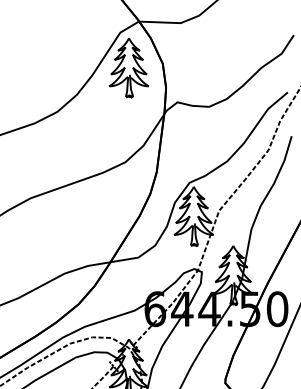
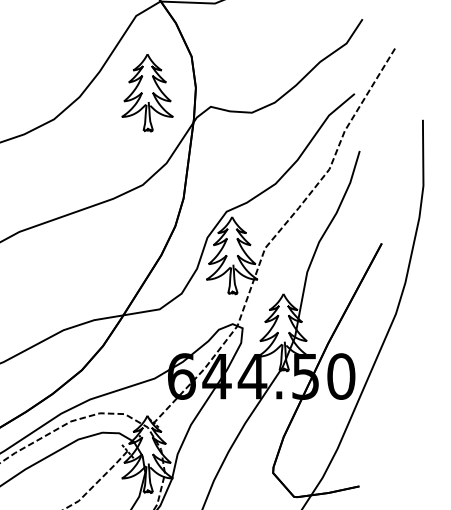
part: (128, 68) -> (147, 93), moved

